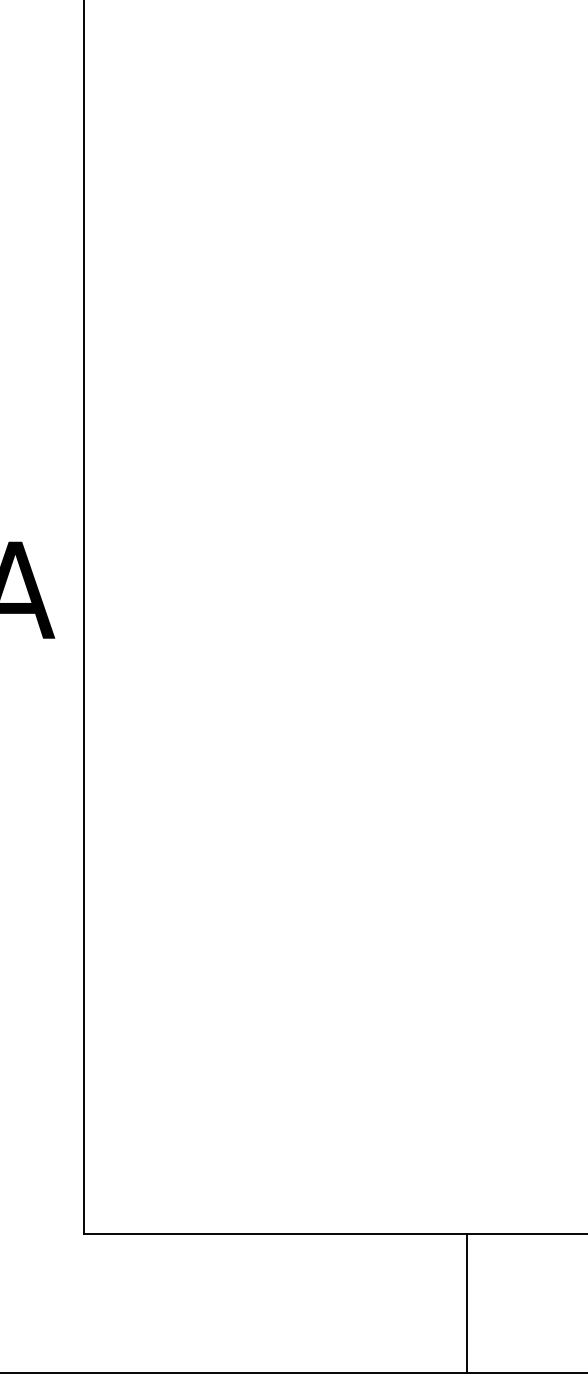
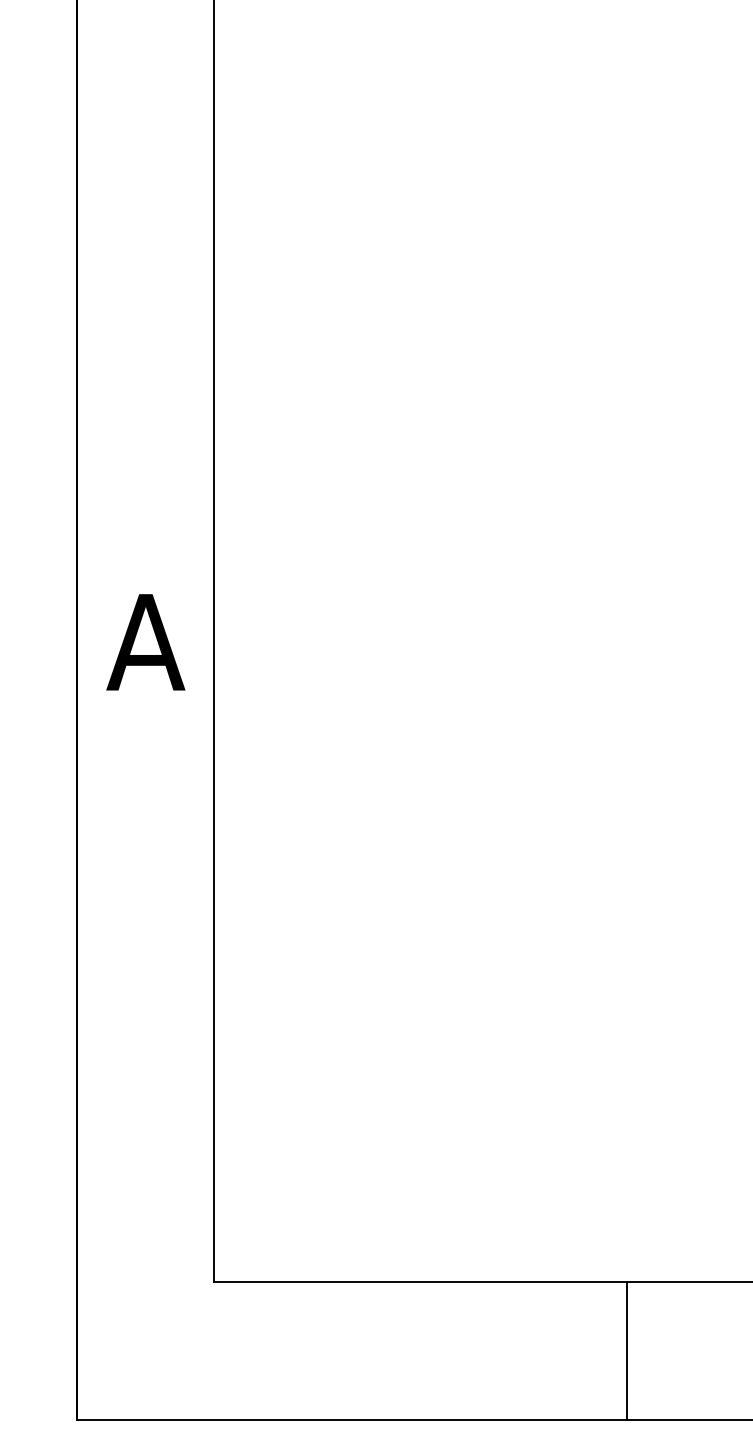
line: (467, 1303) -> (627, 1351), moved

